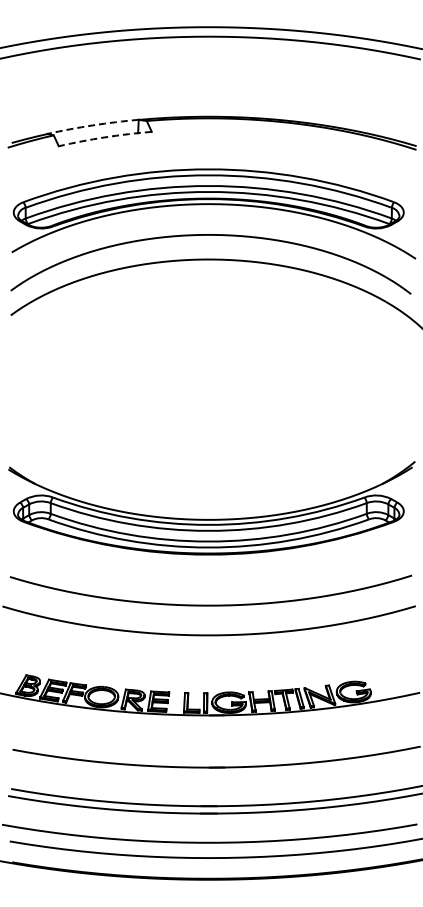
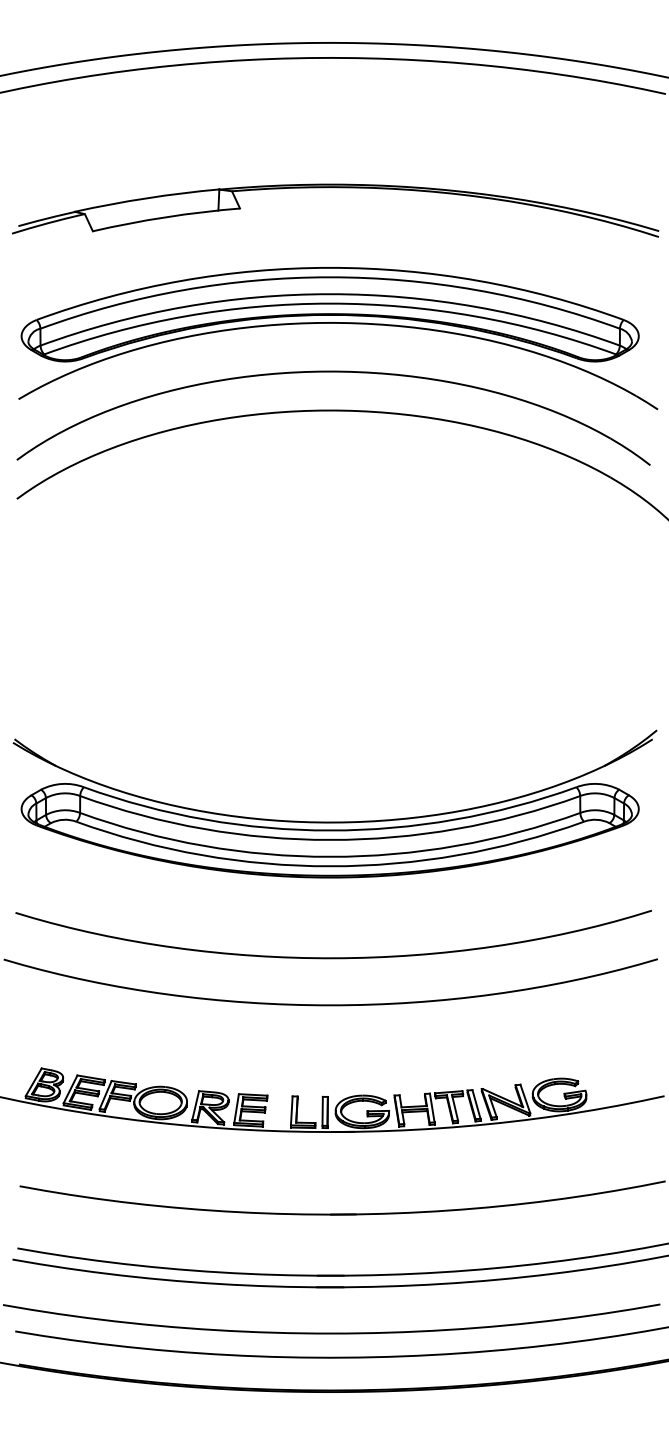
arc: (92, 125) -> (146, 198), dashed -> solid
arc: (105, 137) -> (166, 217), dashed -> solid

